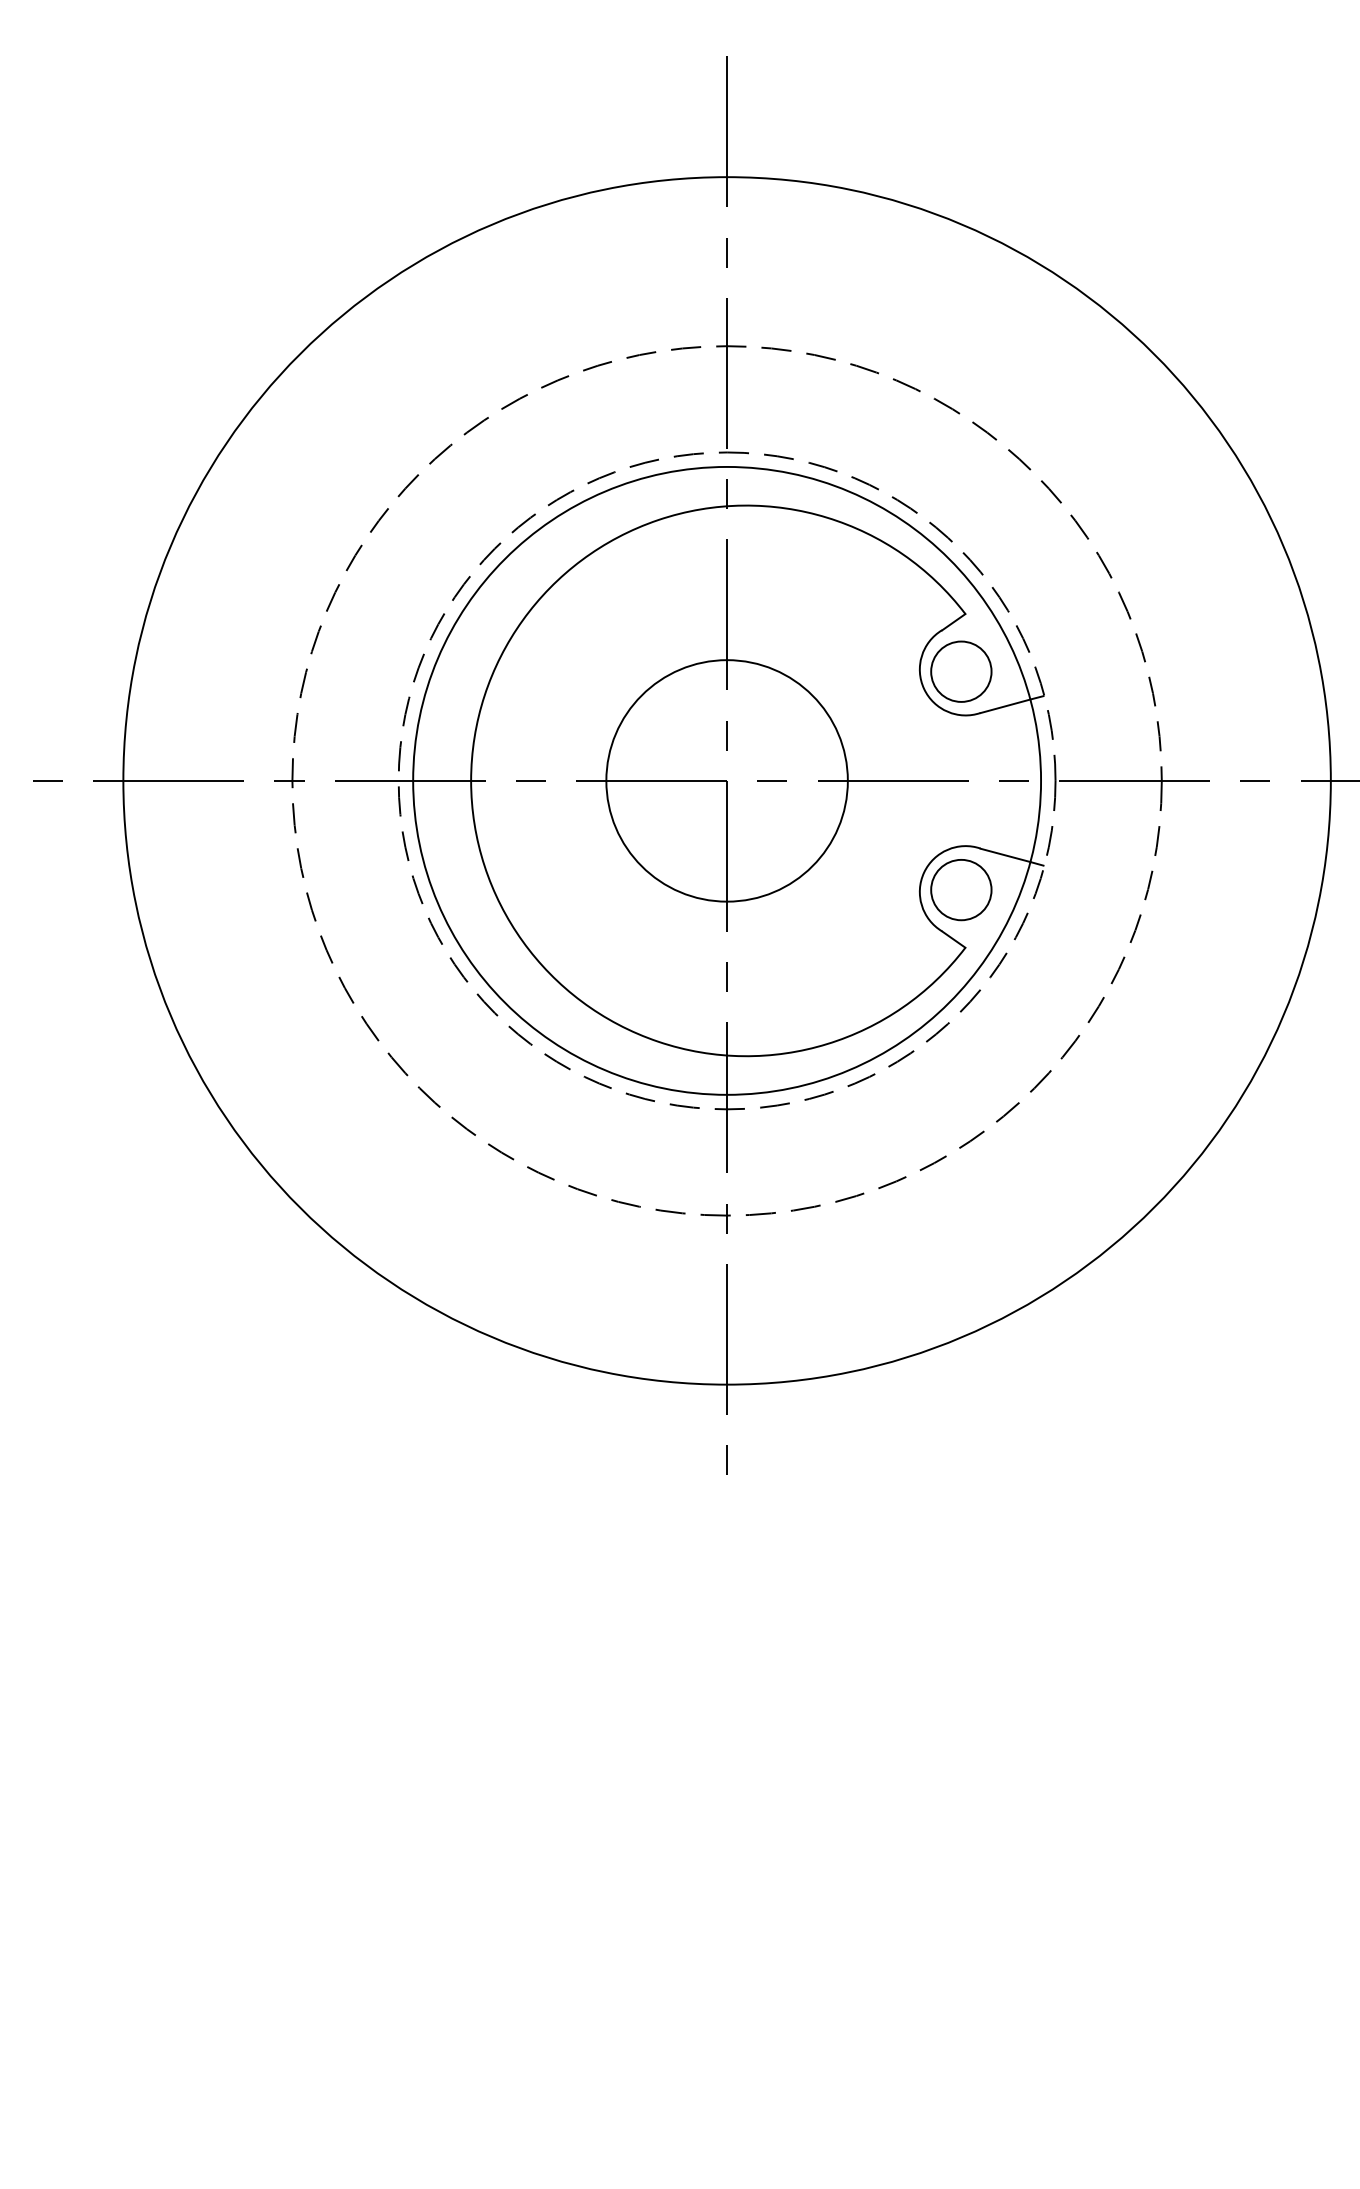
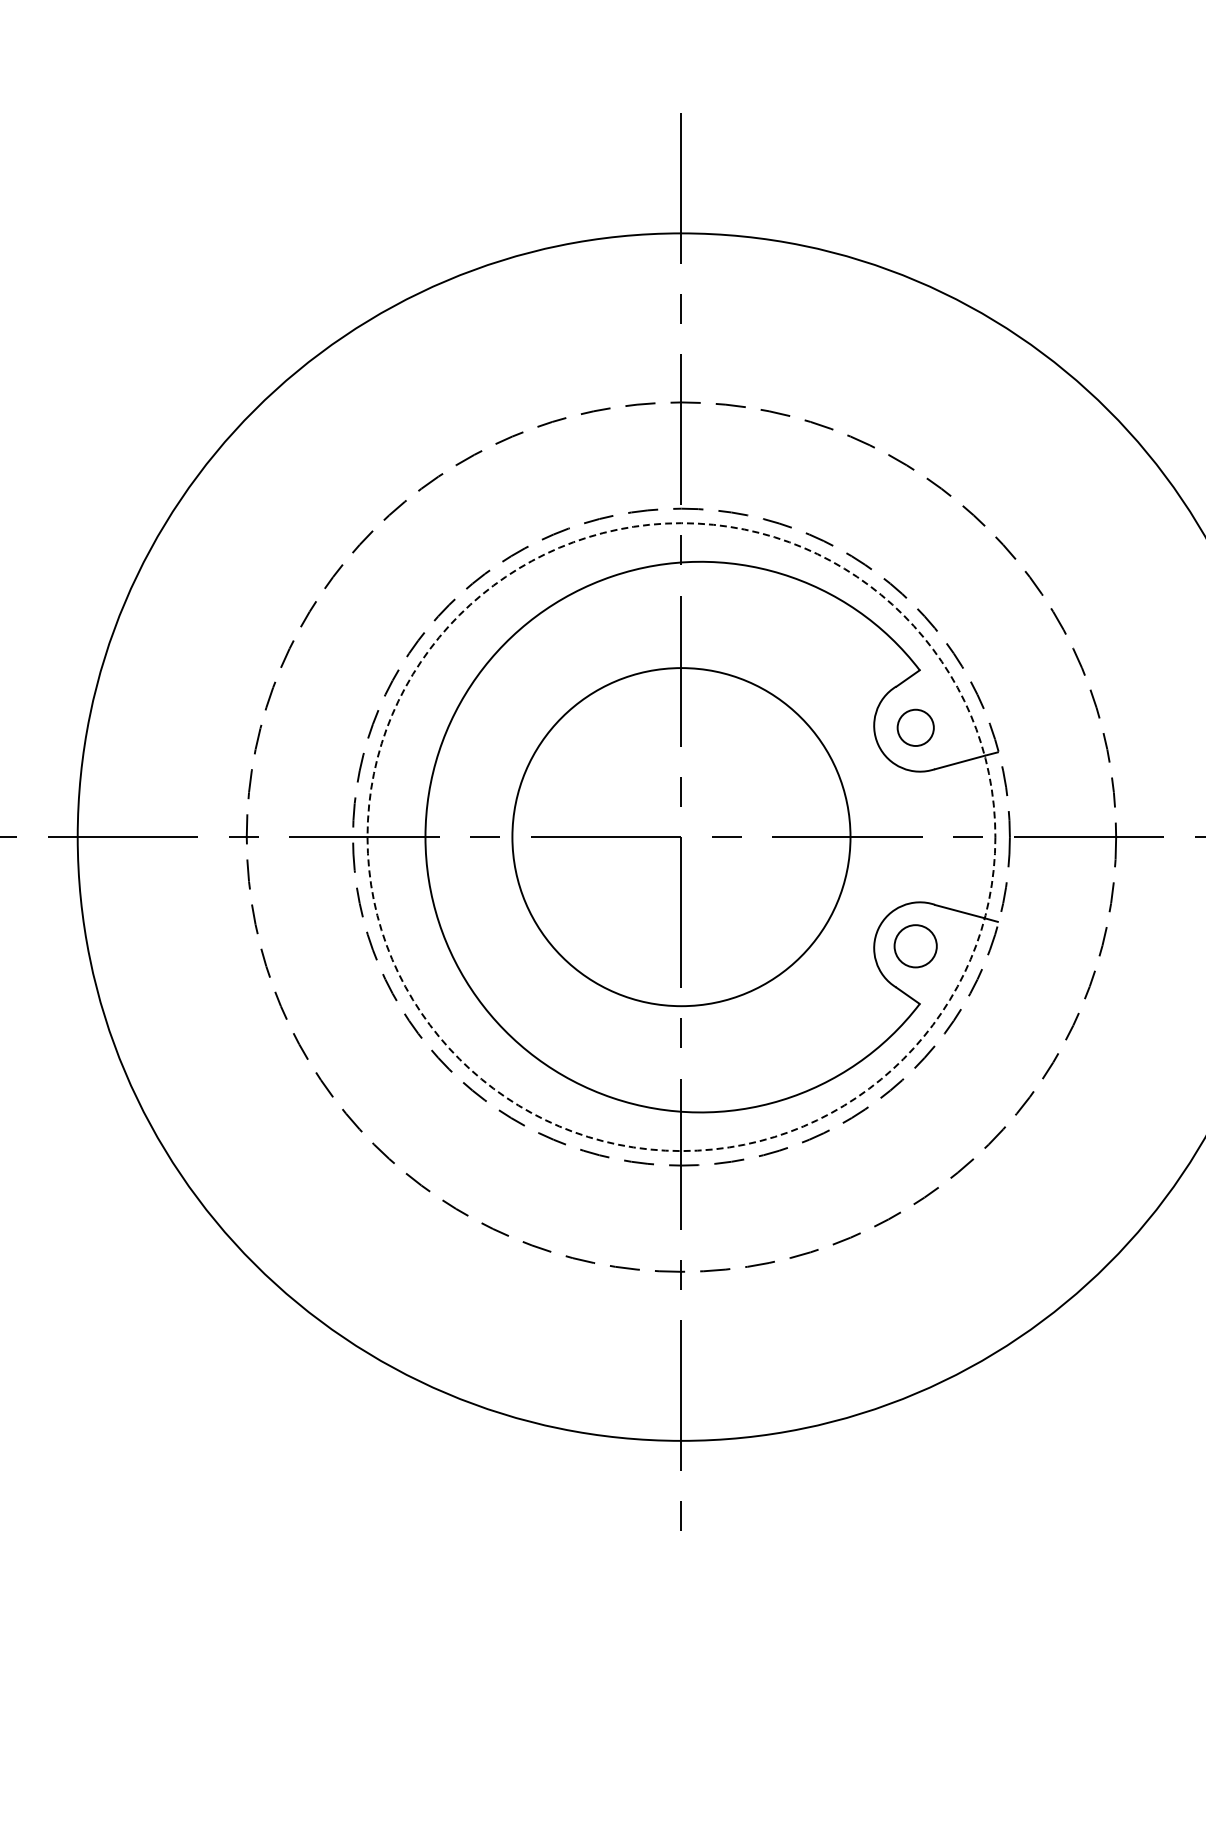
circle: (961, 671) -> (915, 727), size x0.6
circle: (726, 780) -> (680, 836), size x1.4
circle: (727, 780) -> (681, 836), solid -> dashed
circle: (961, 889) -> (915, 945), size x0.7

